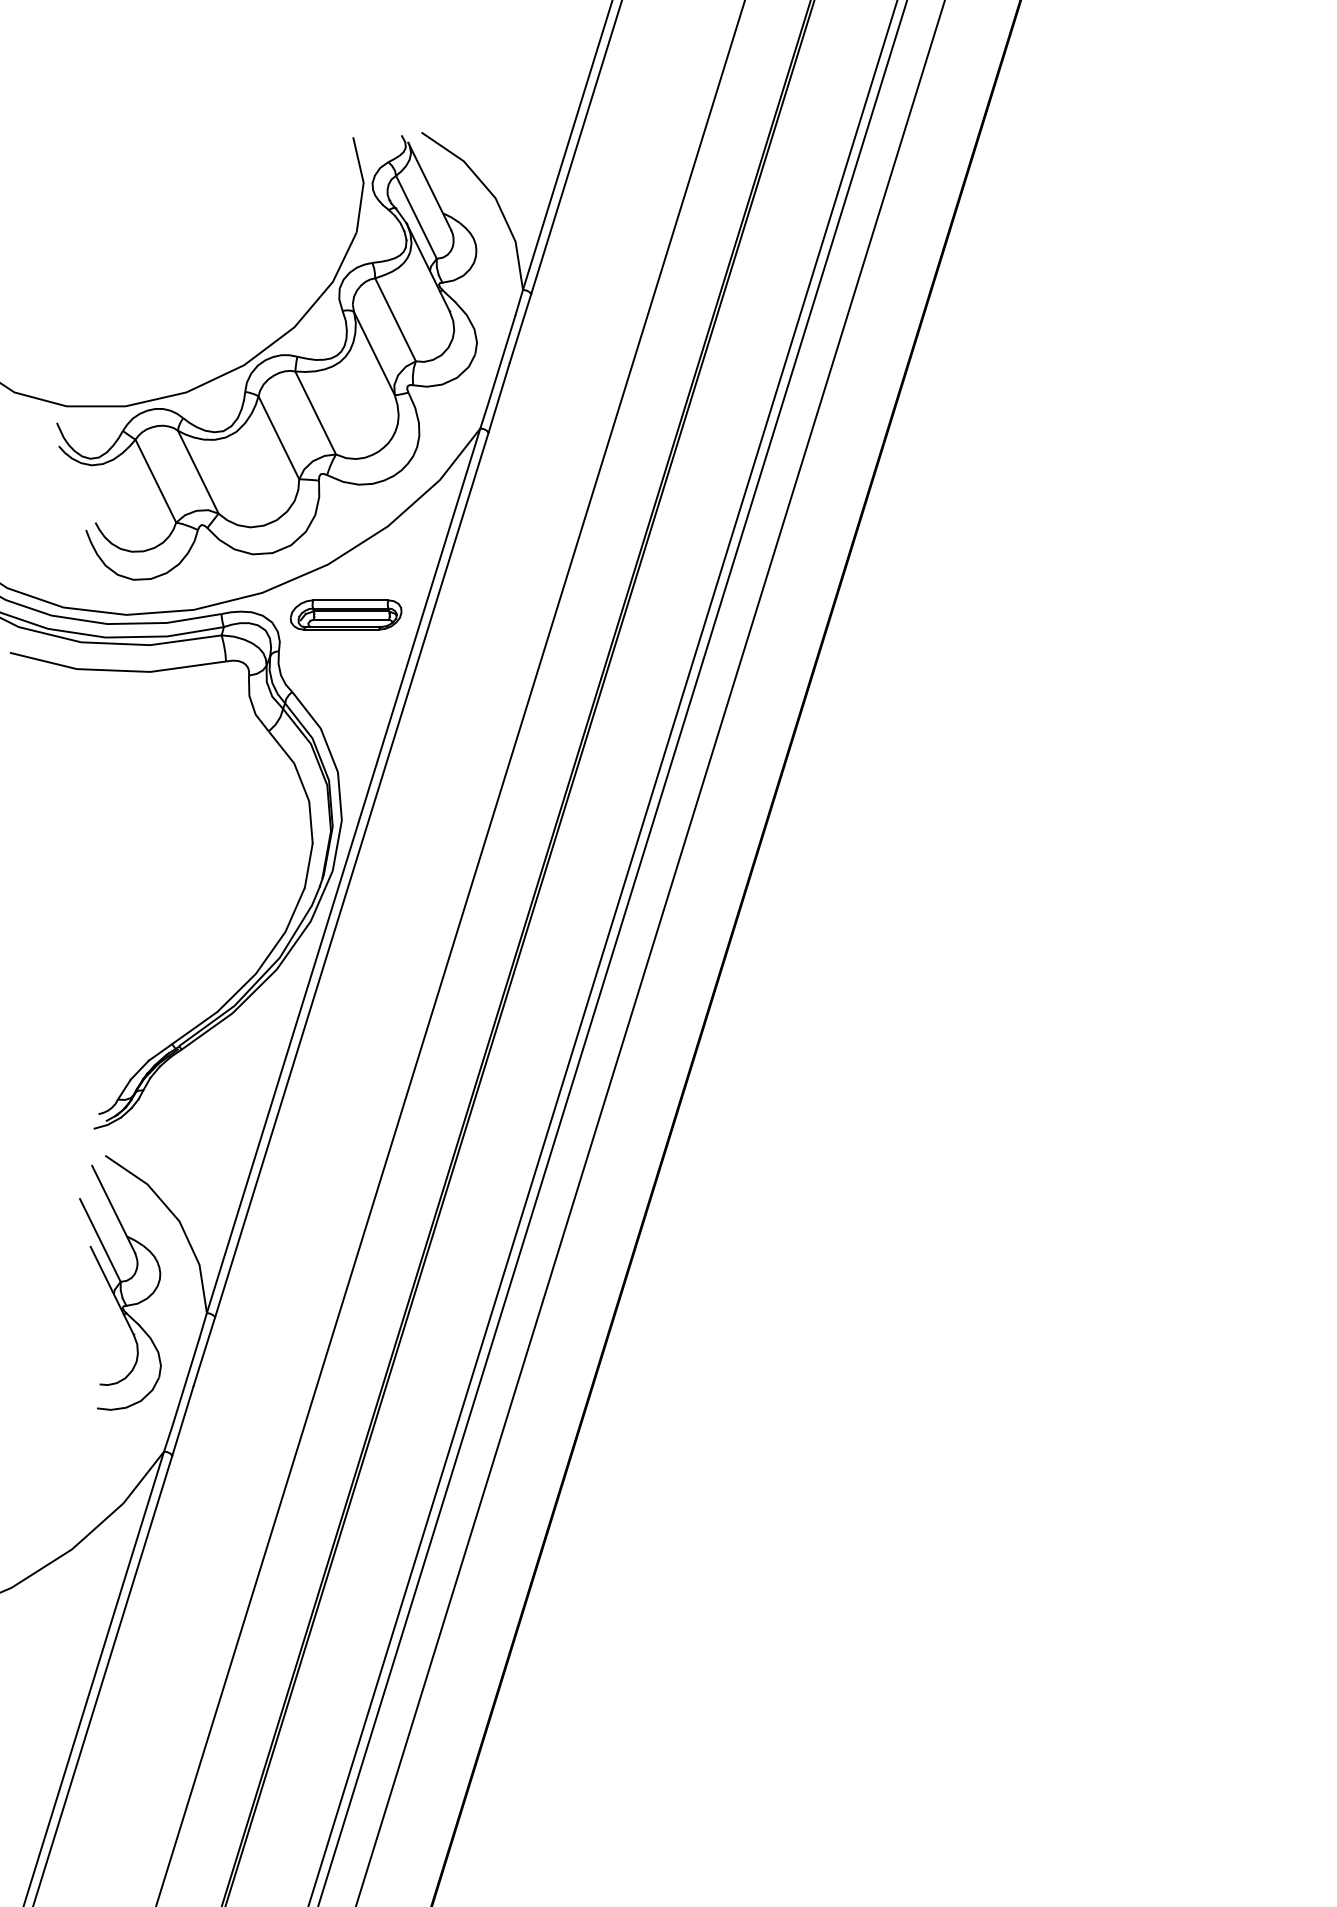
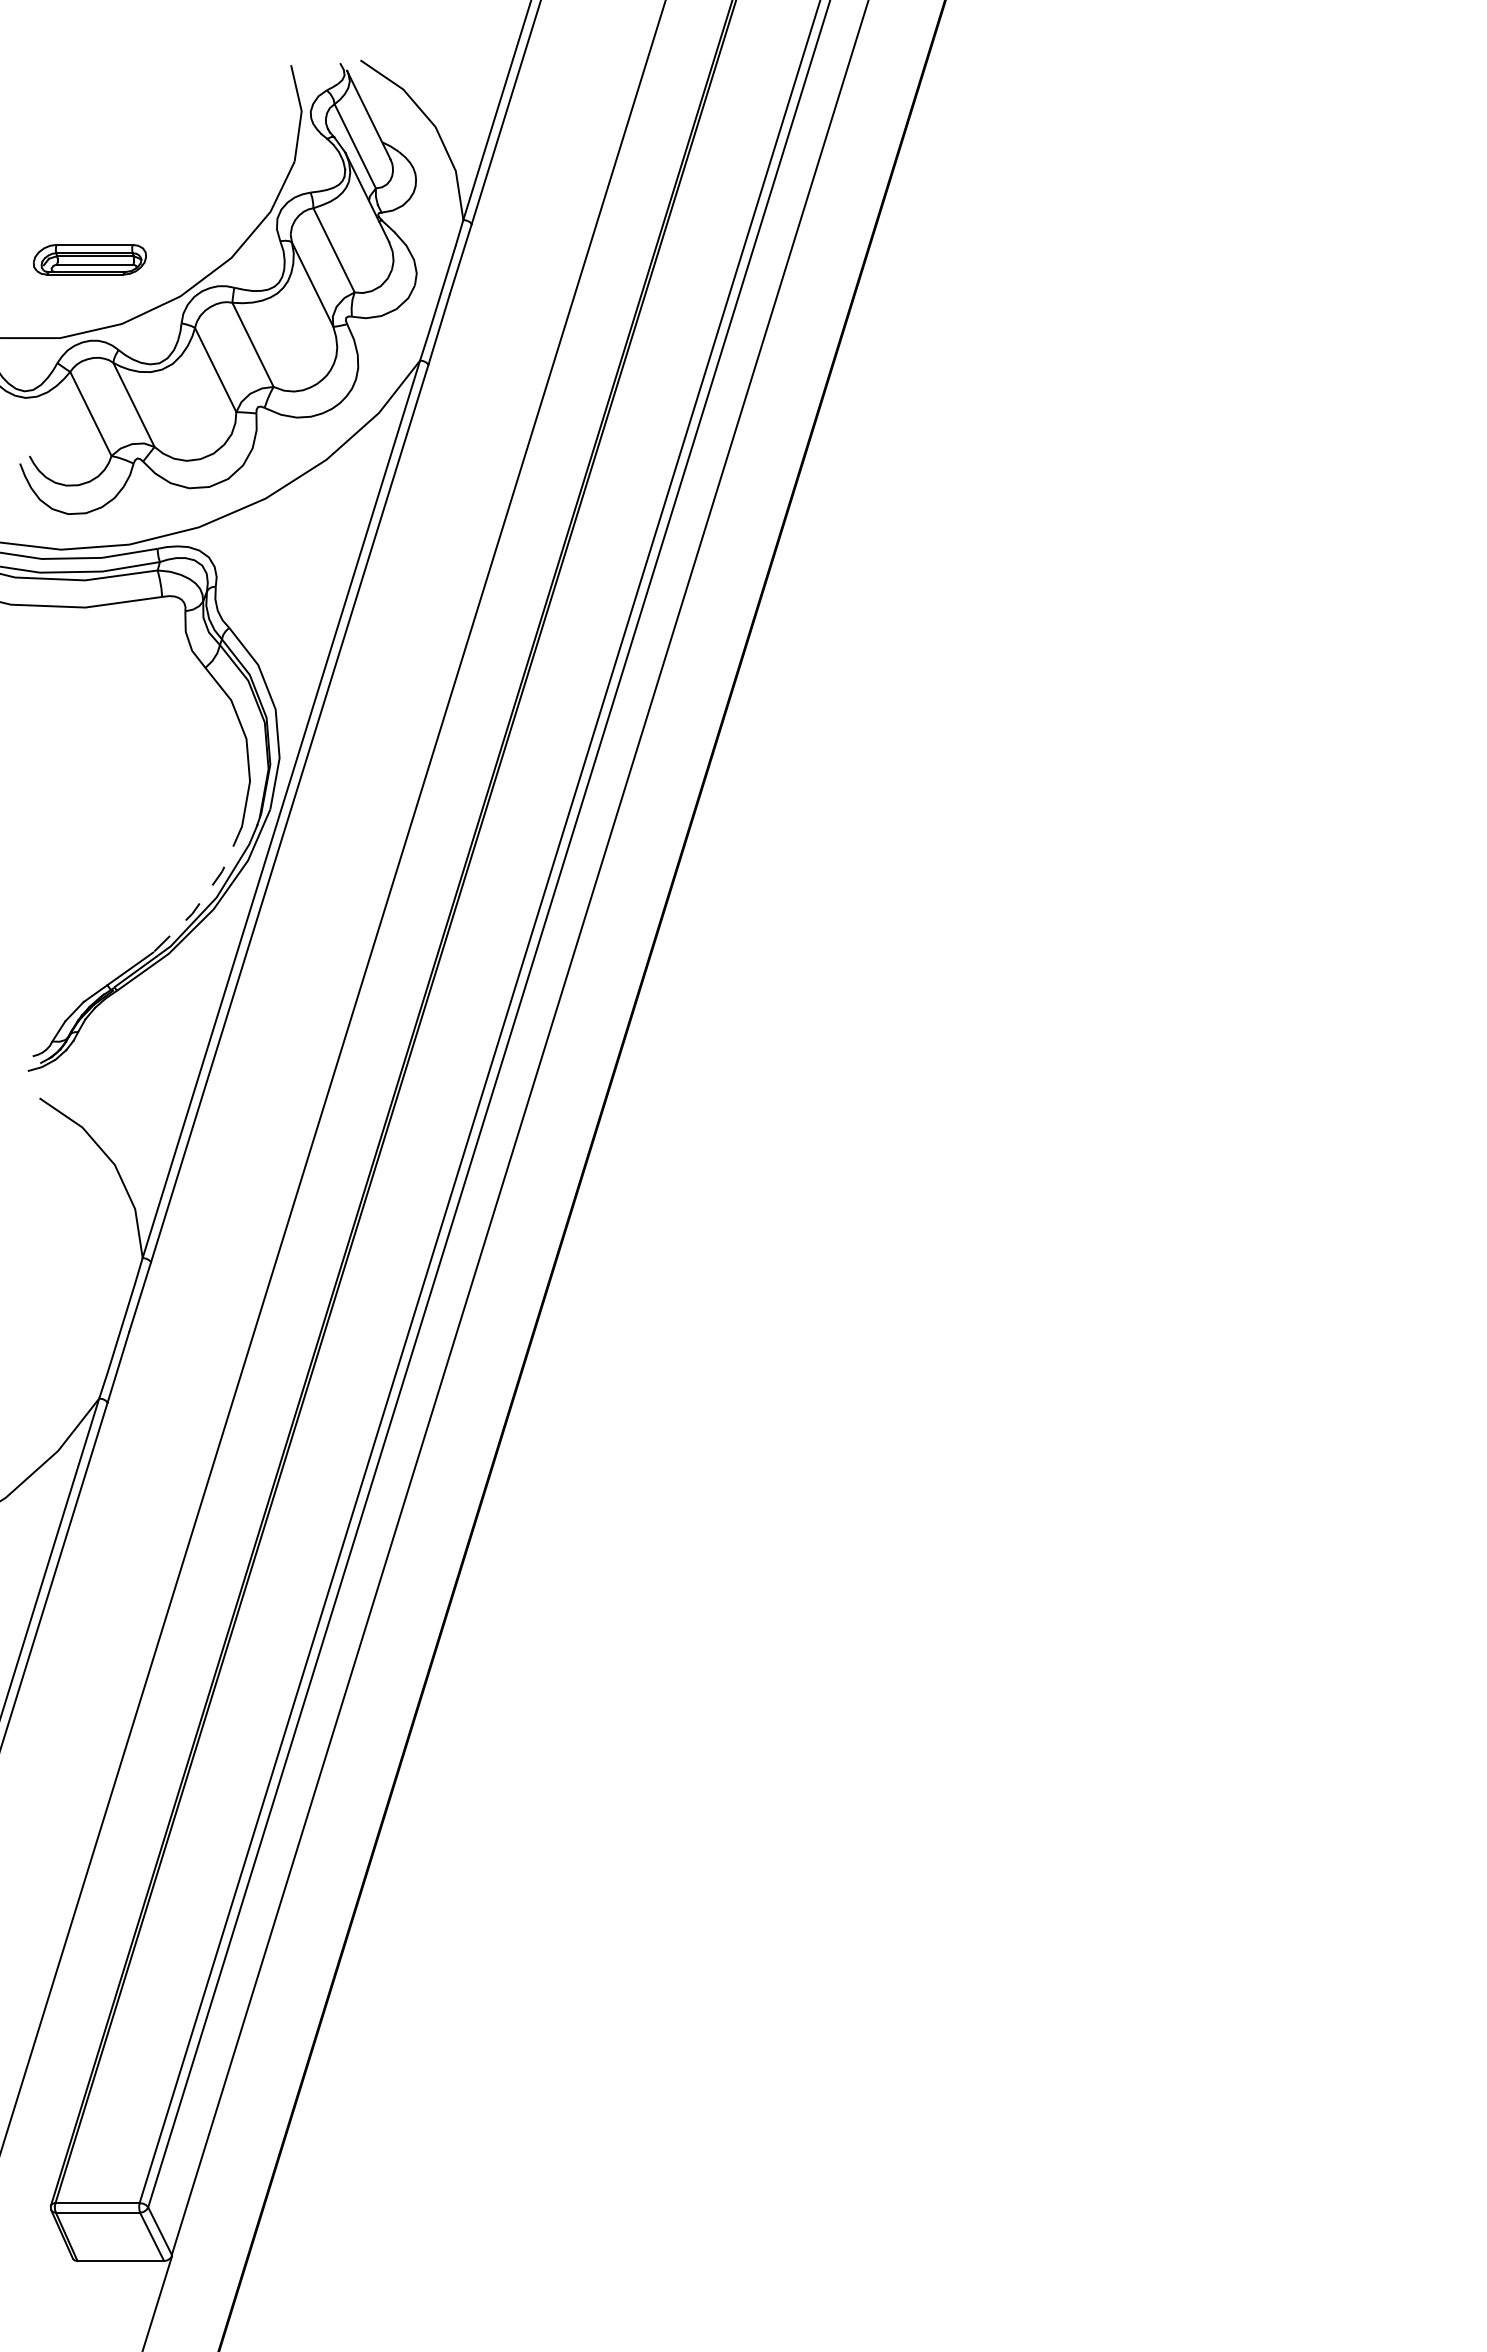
part: (345, 614) -> (89, 259), moved
line: (268, 955) -> (205, 895), solid -> dashed
part: (119, 1287) -> (54, 1232), removed

